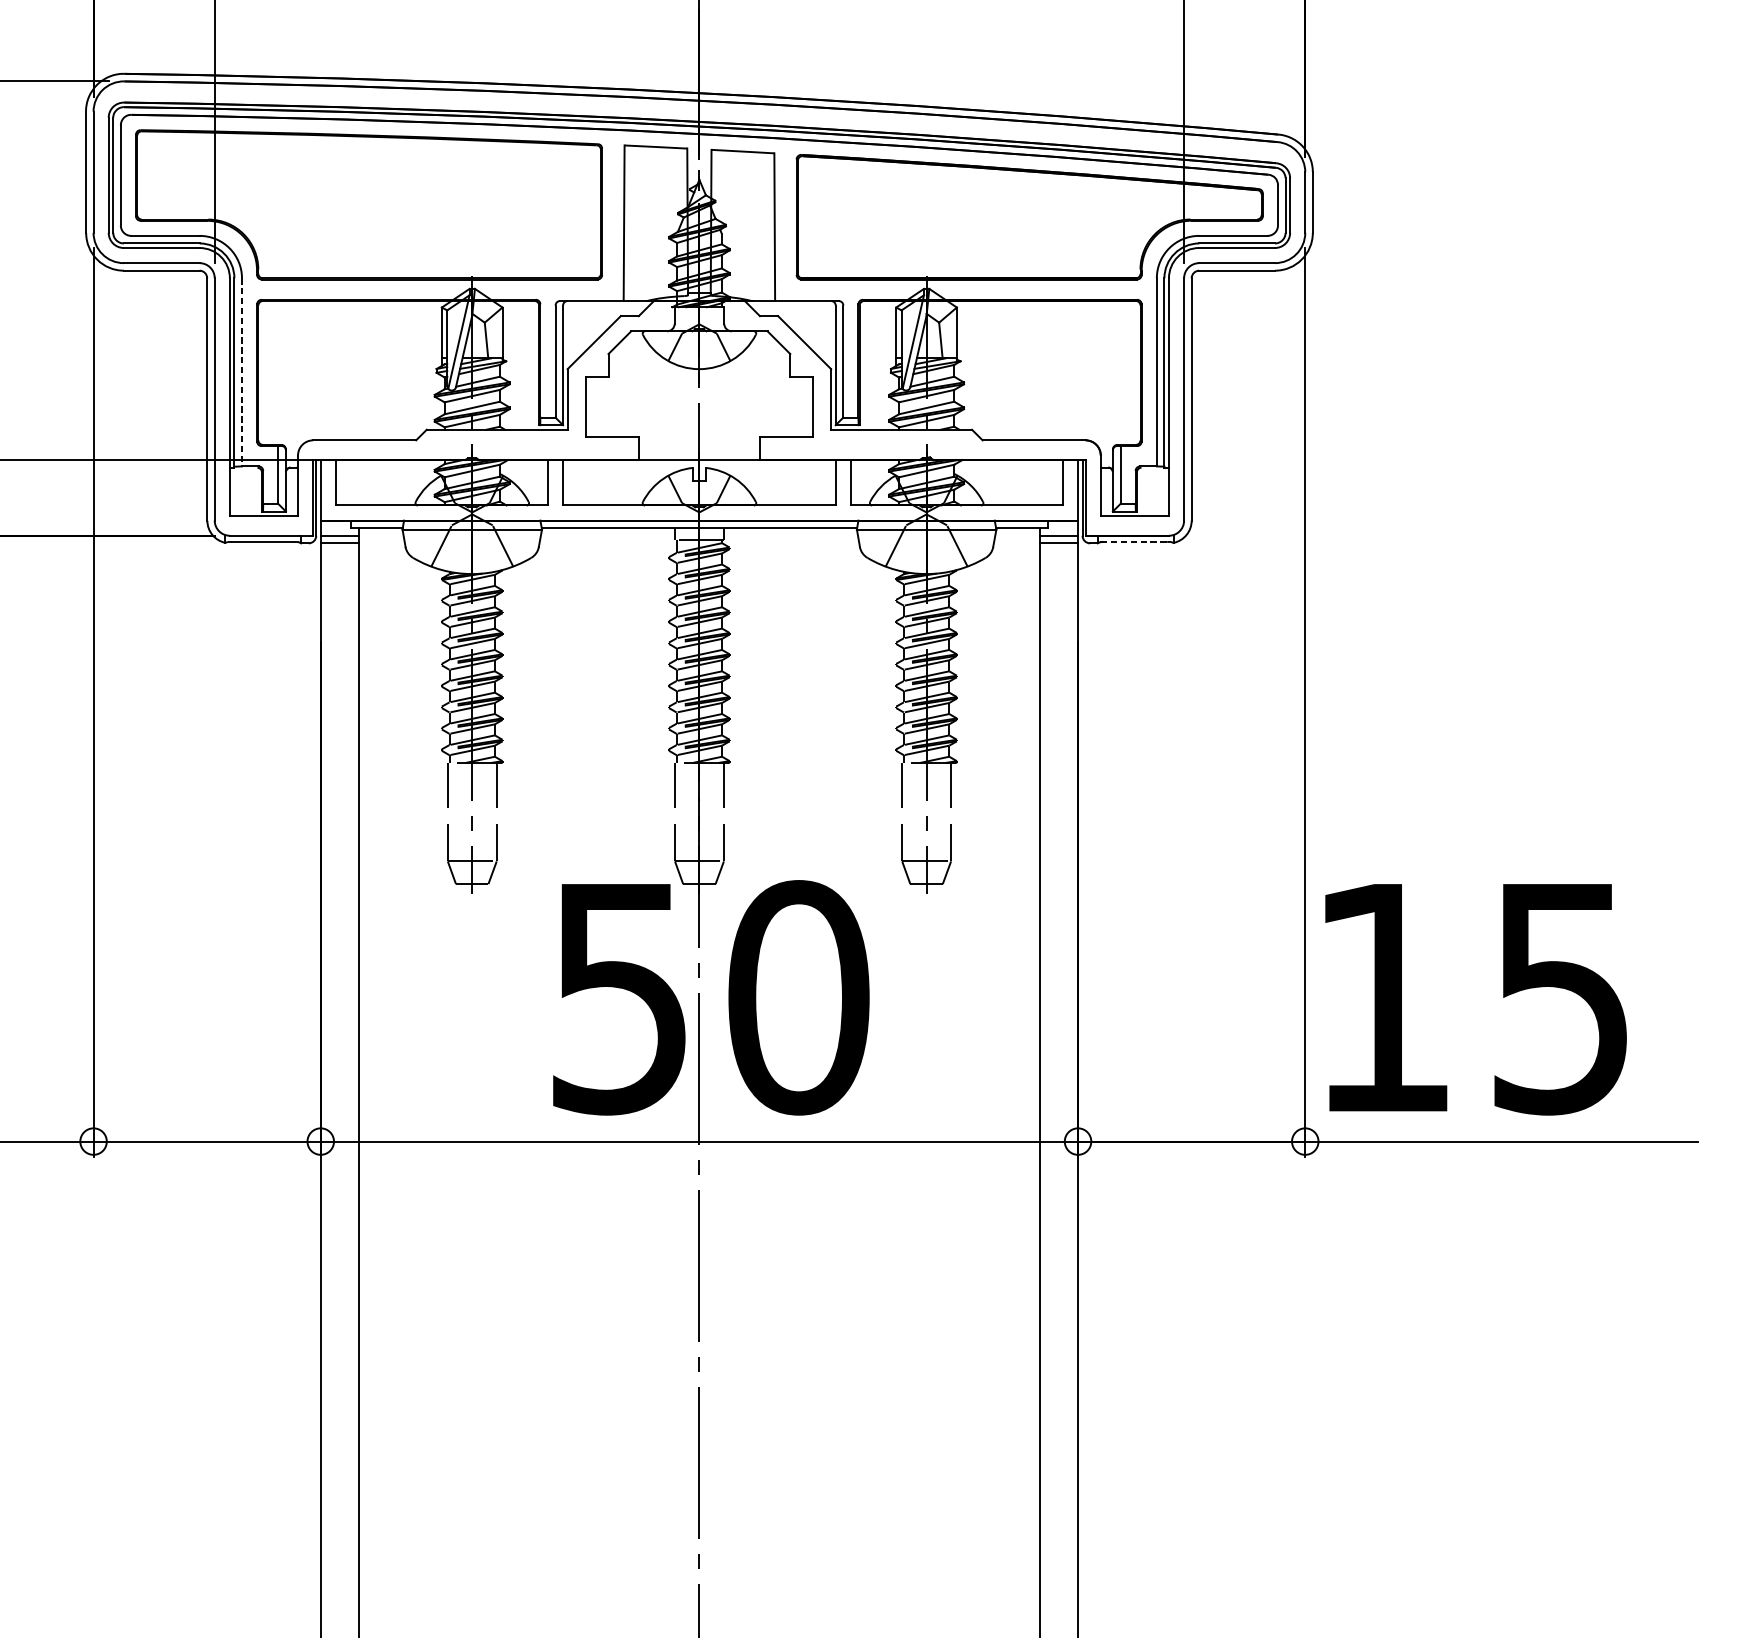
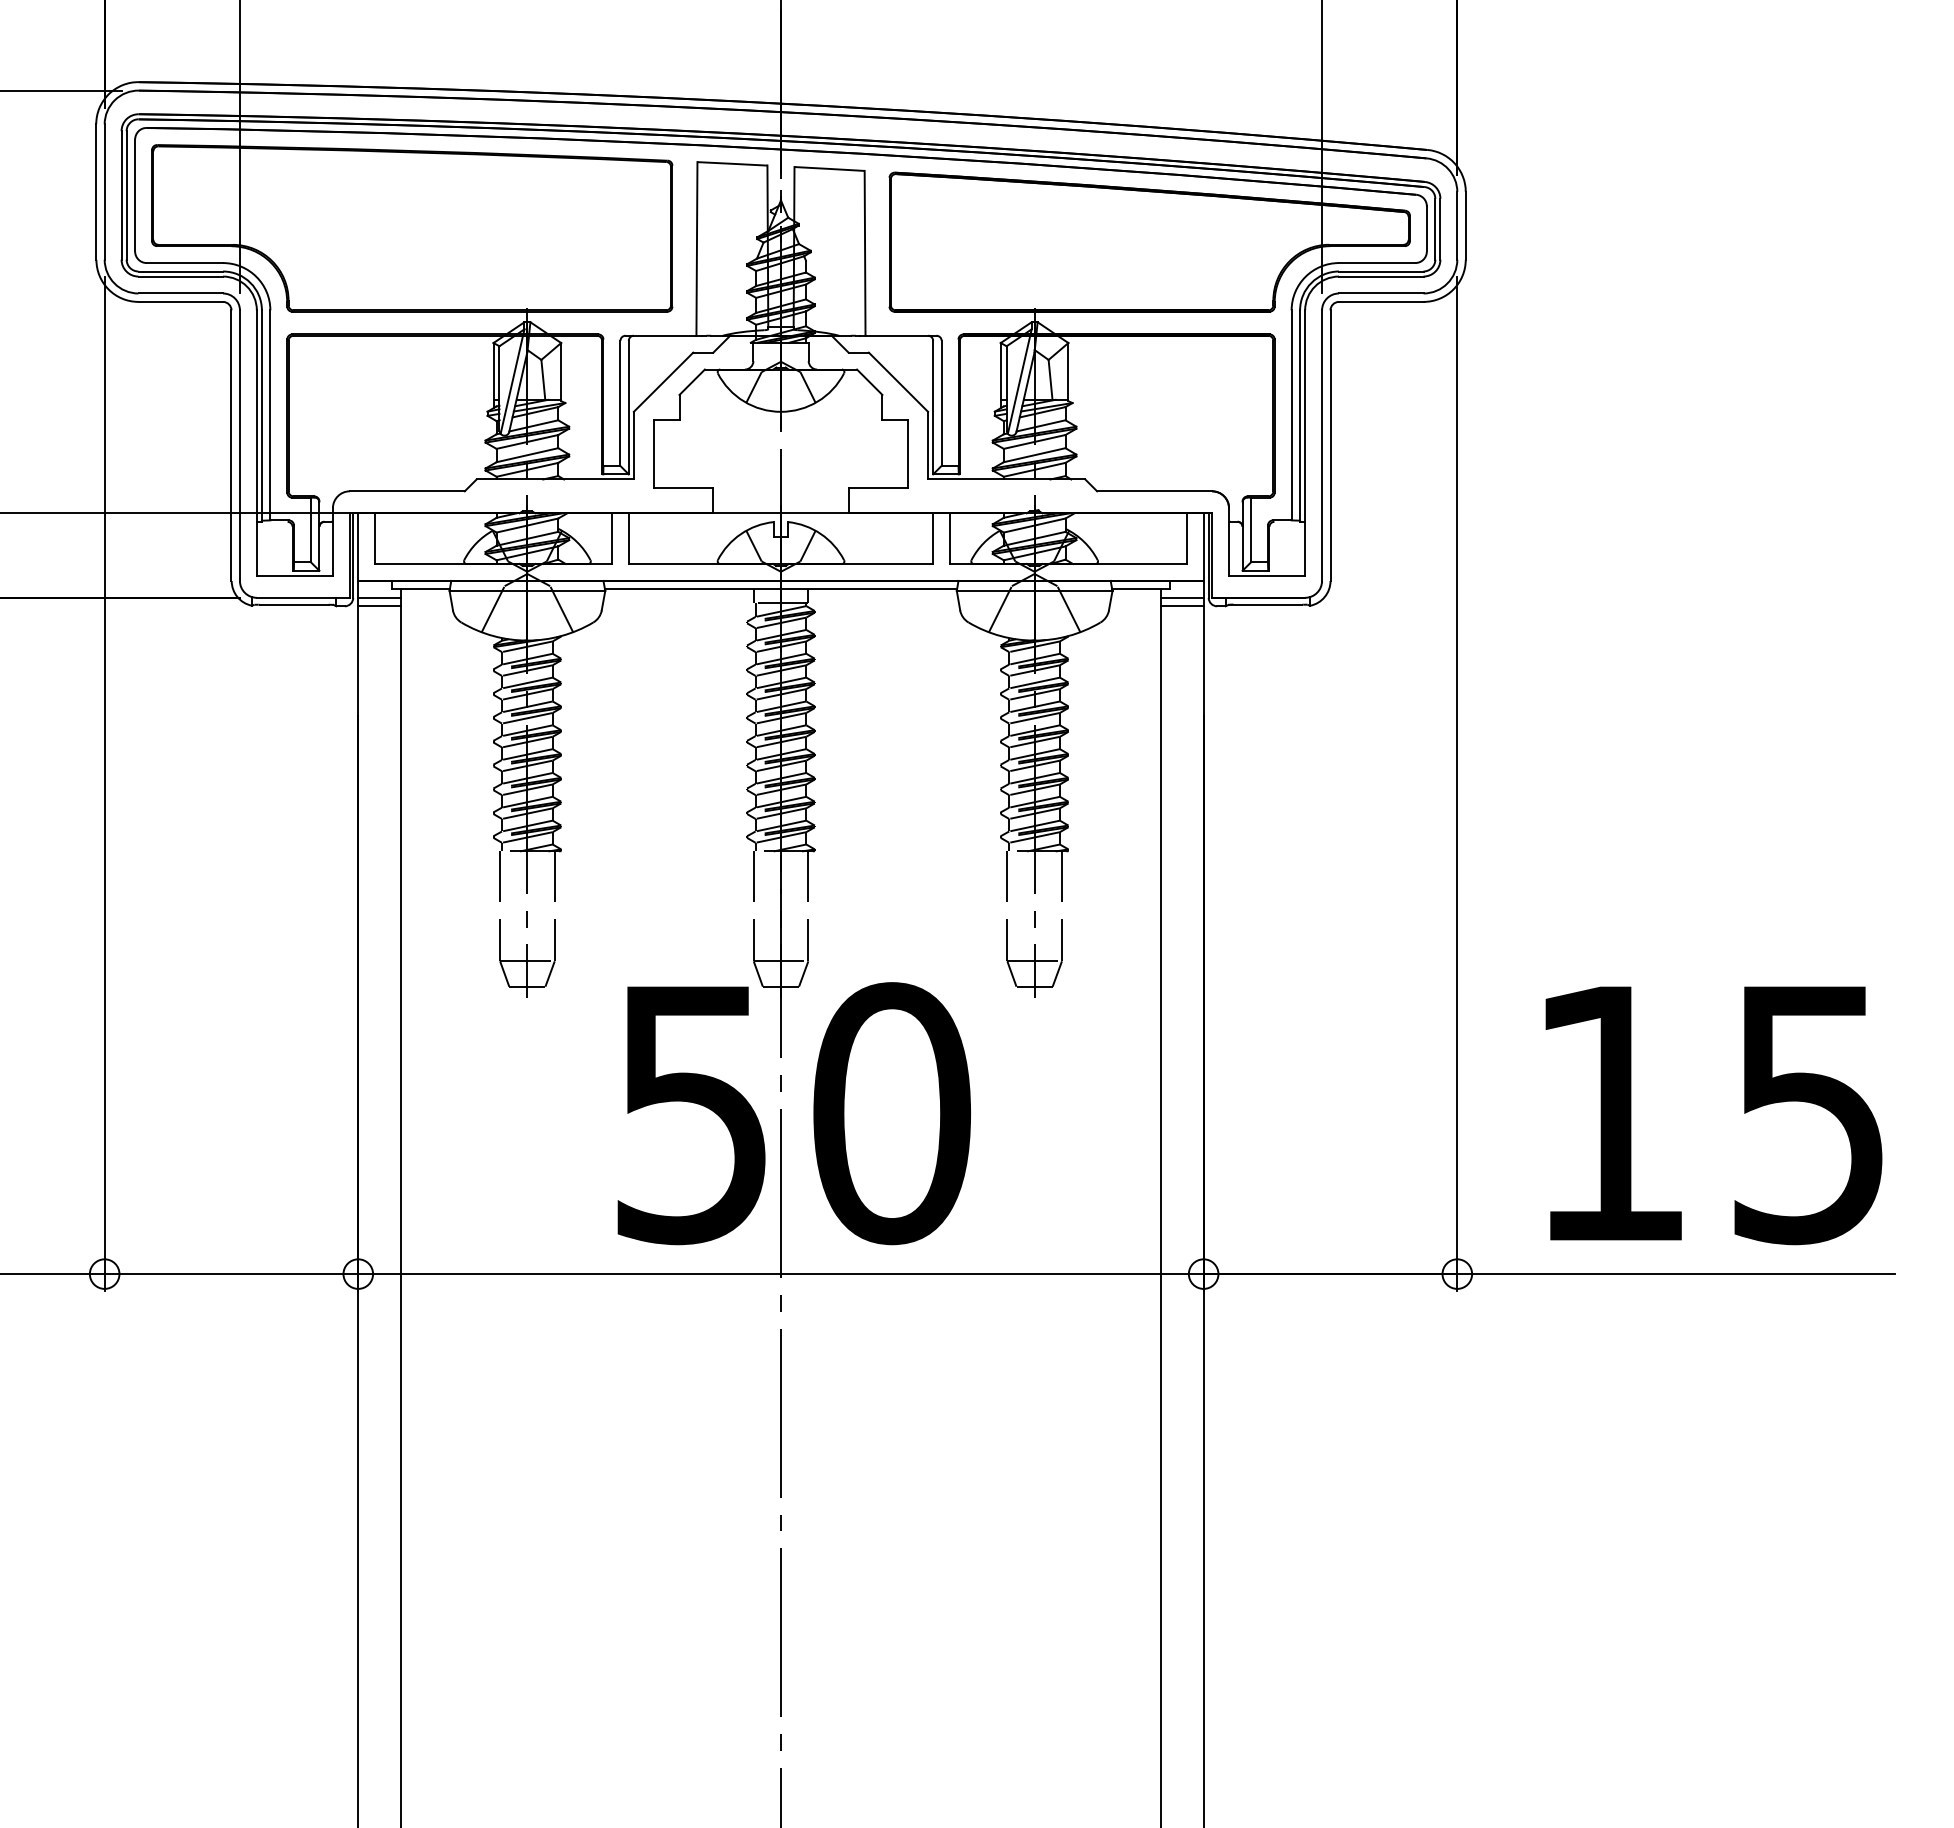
line: (242, 372) -> (270, 415), dashed -> solid
line: (1135, 541) -> (1267, 604), dashed -> solid
text: (1475, 999) -> (1713, 1115), moved

